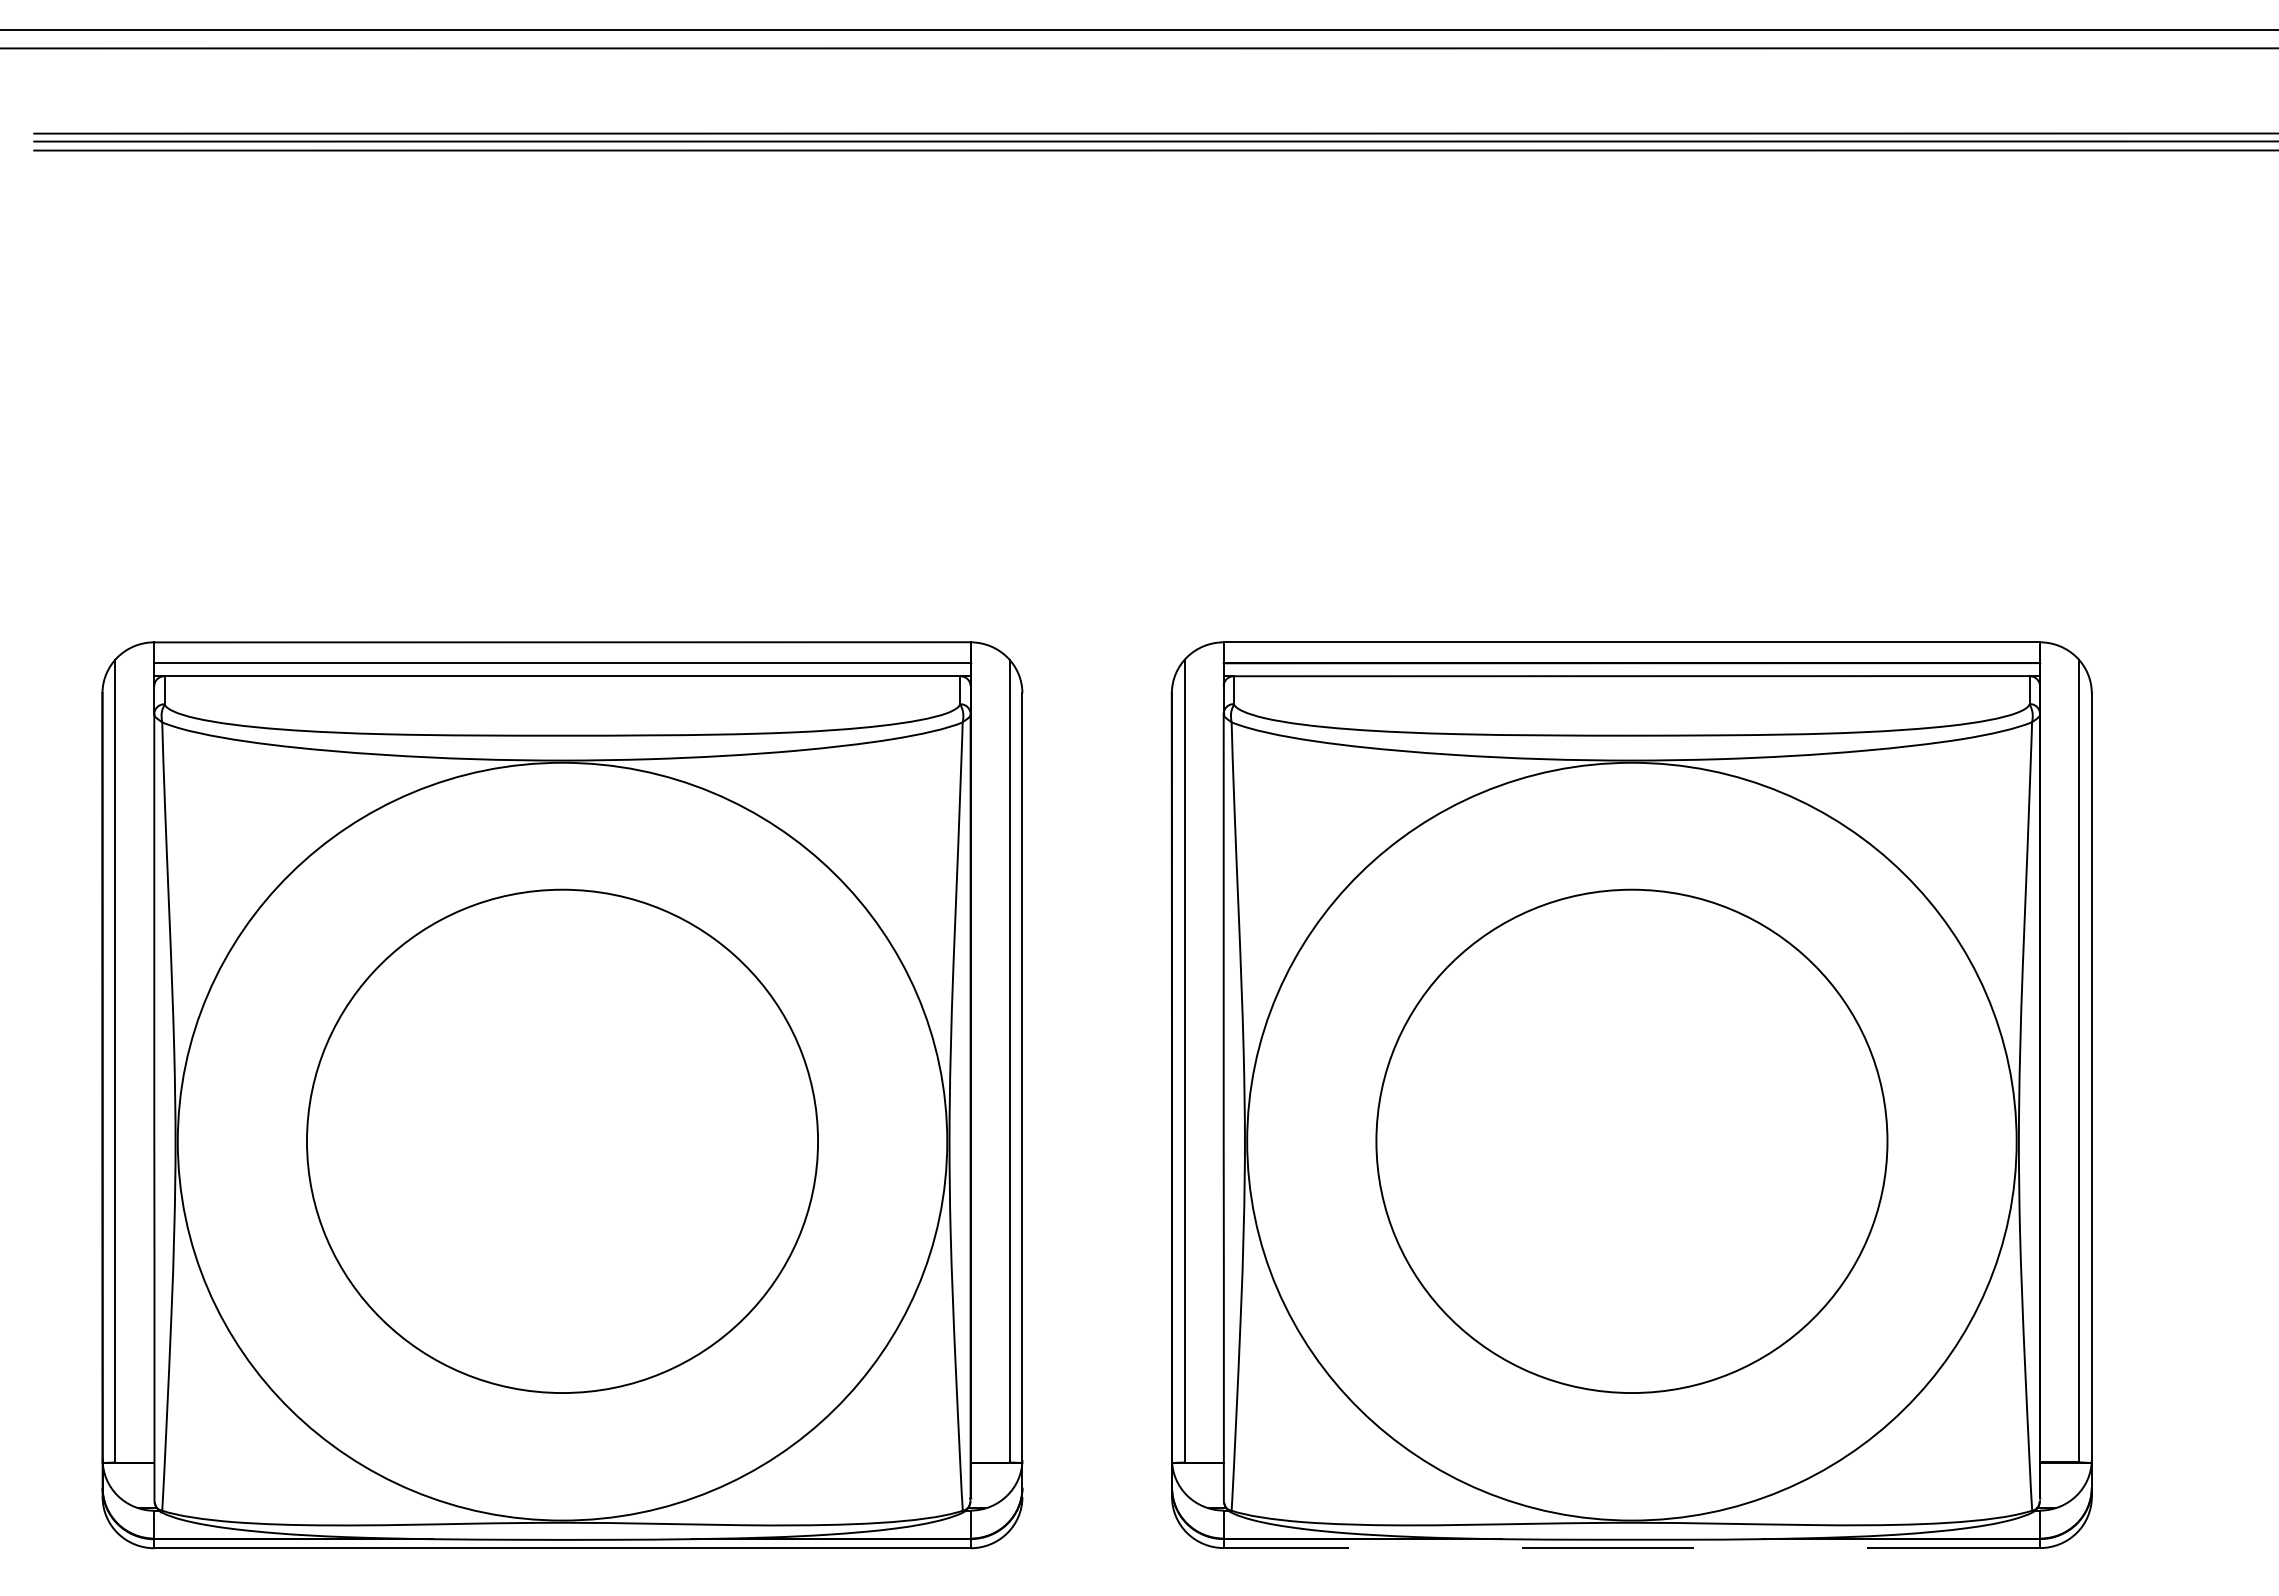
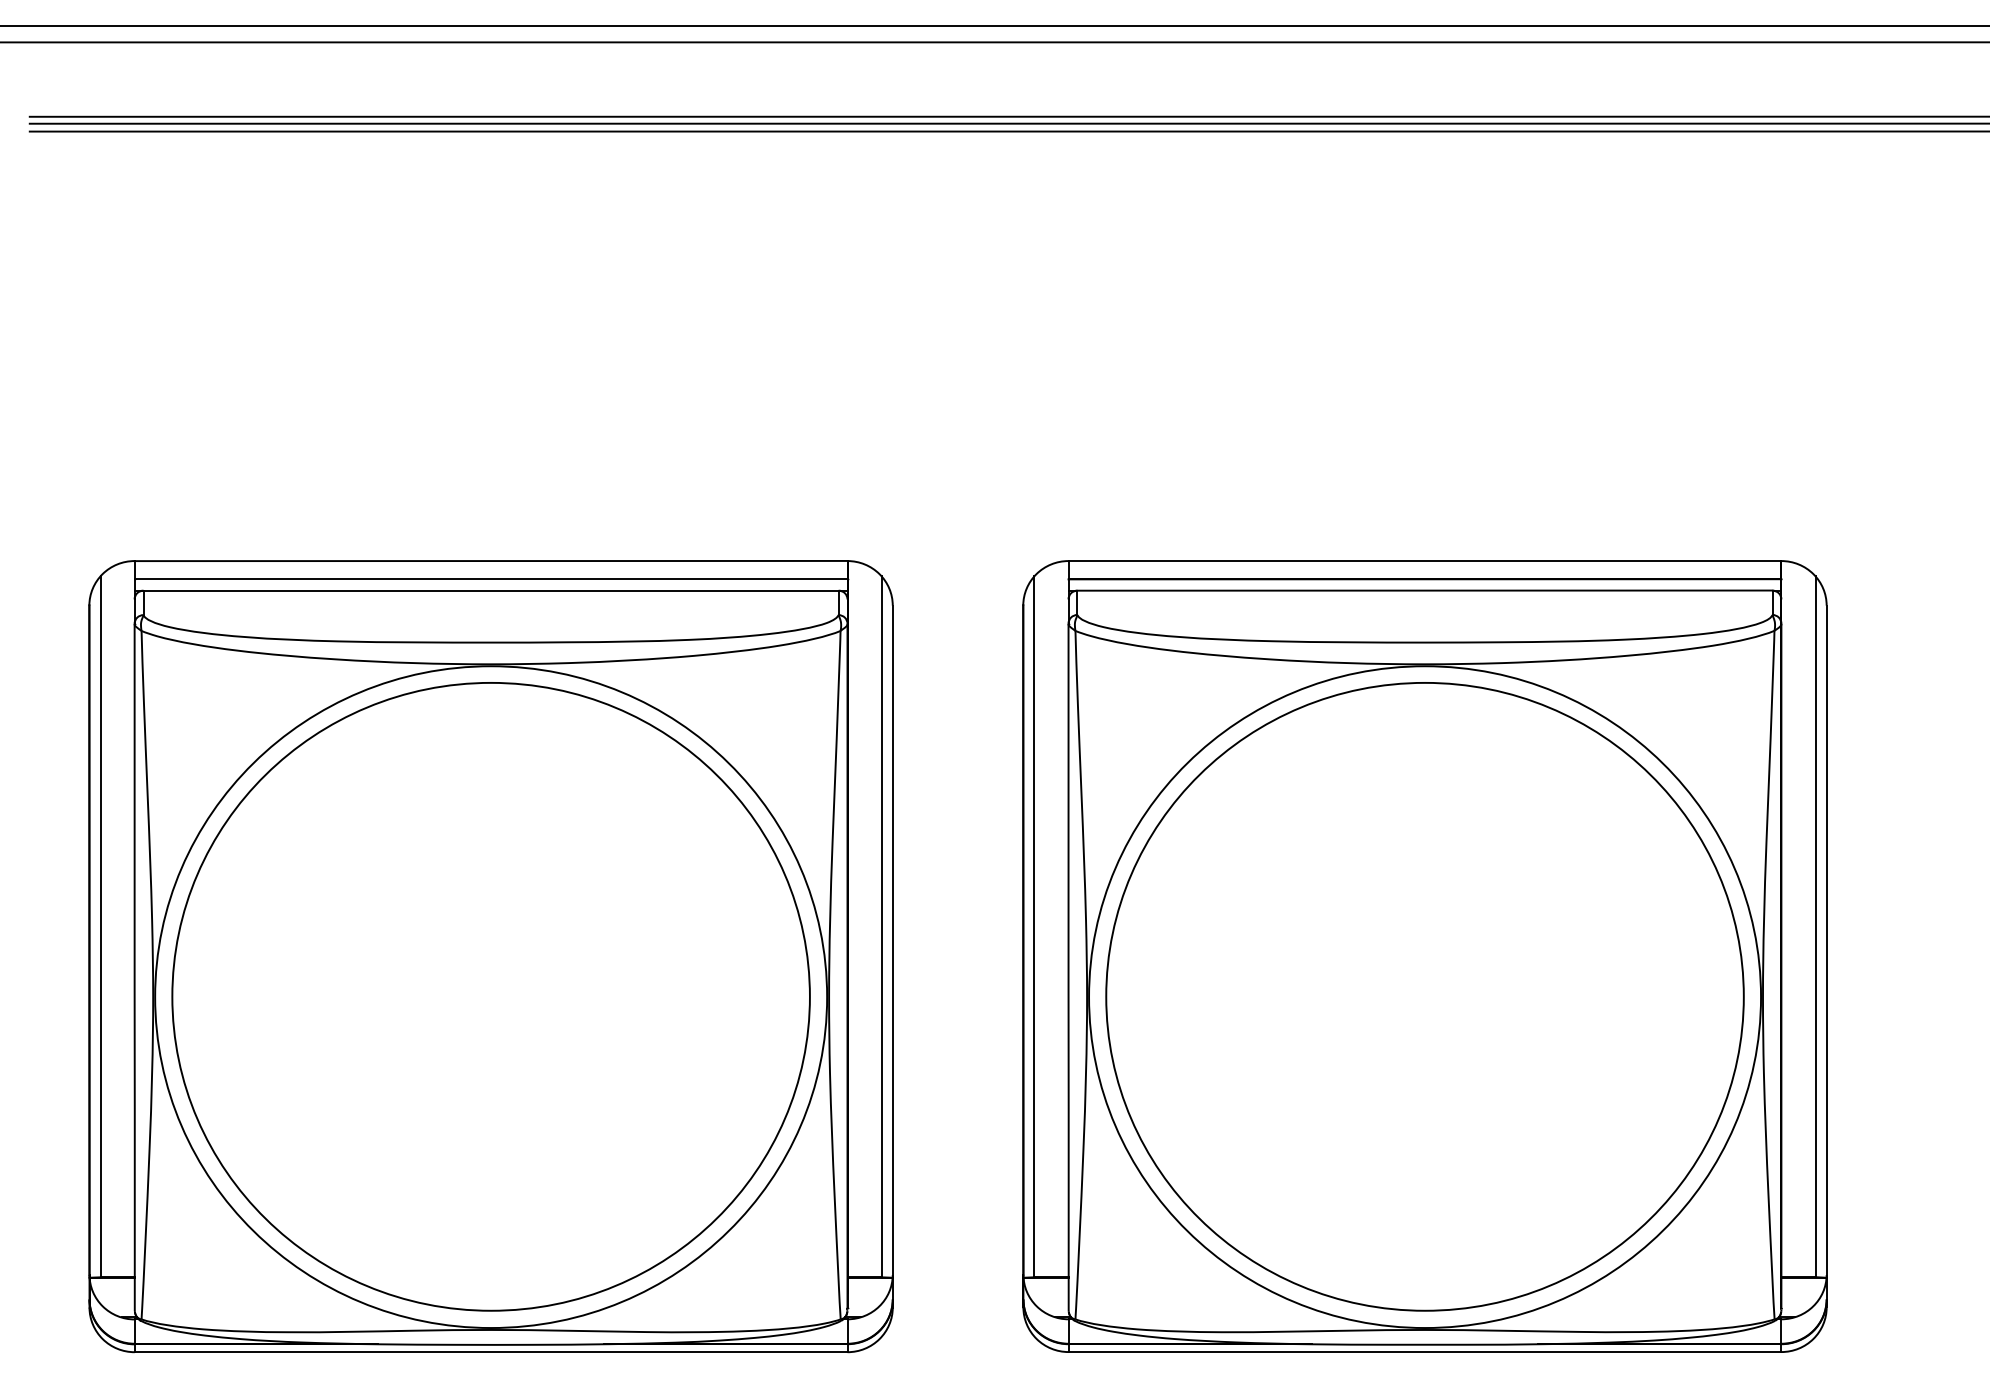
part: (562, 1141) -> (491, 996), size x1.43
part: (1631, 1141) -> (1424, 996), size x1.43
line: (1631, 1548) -> (1424, 1352), dashed -> solid

